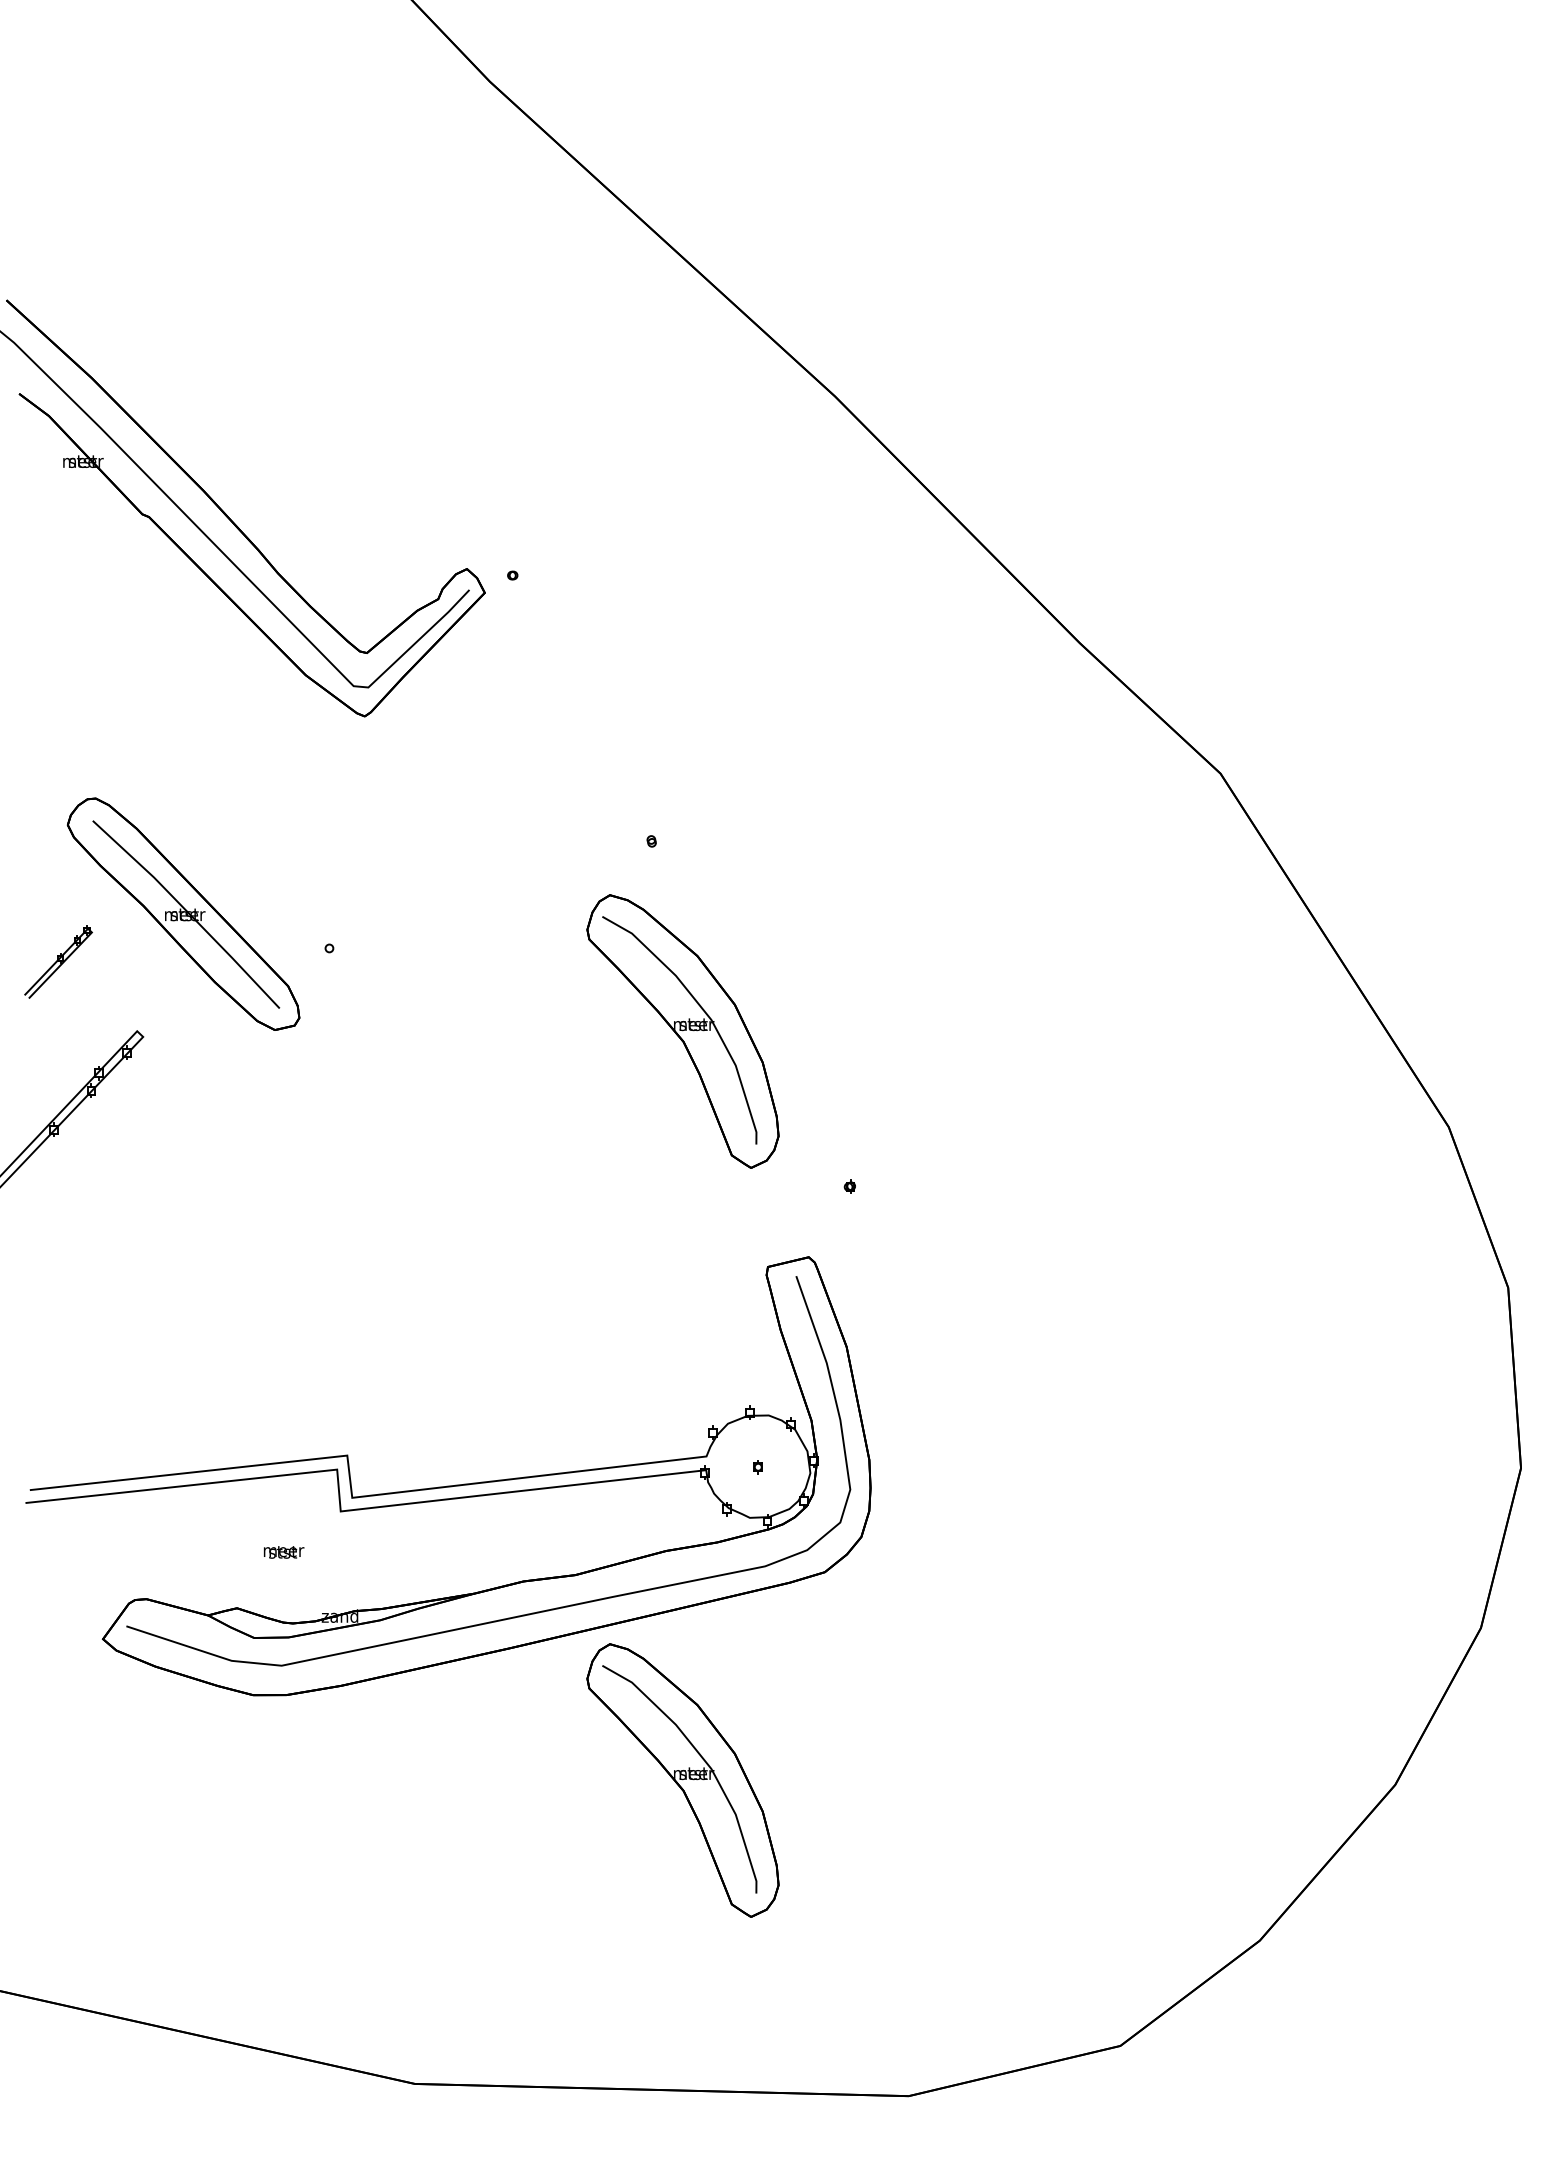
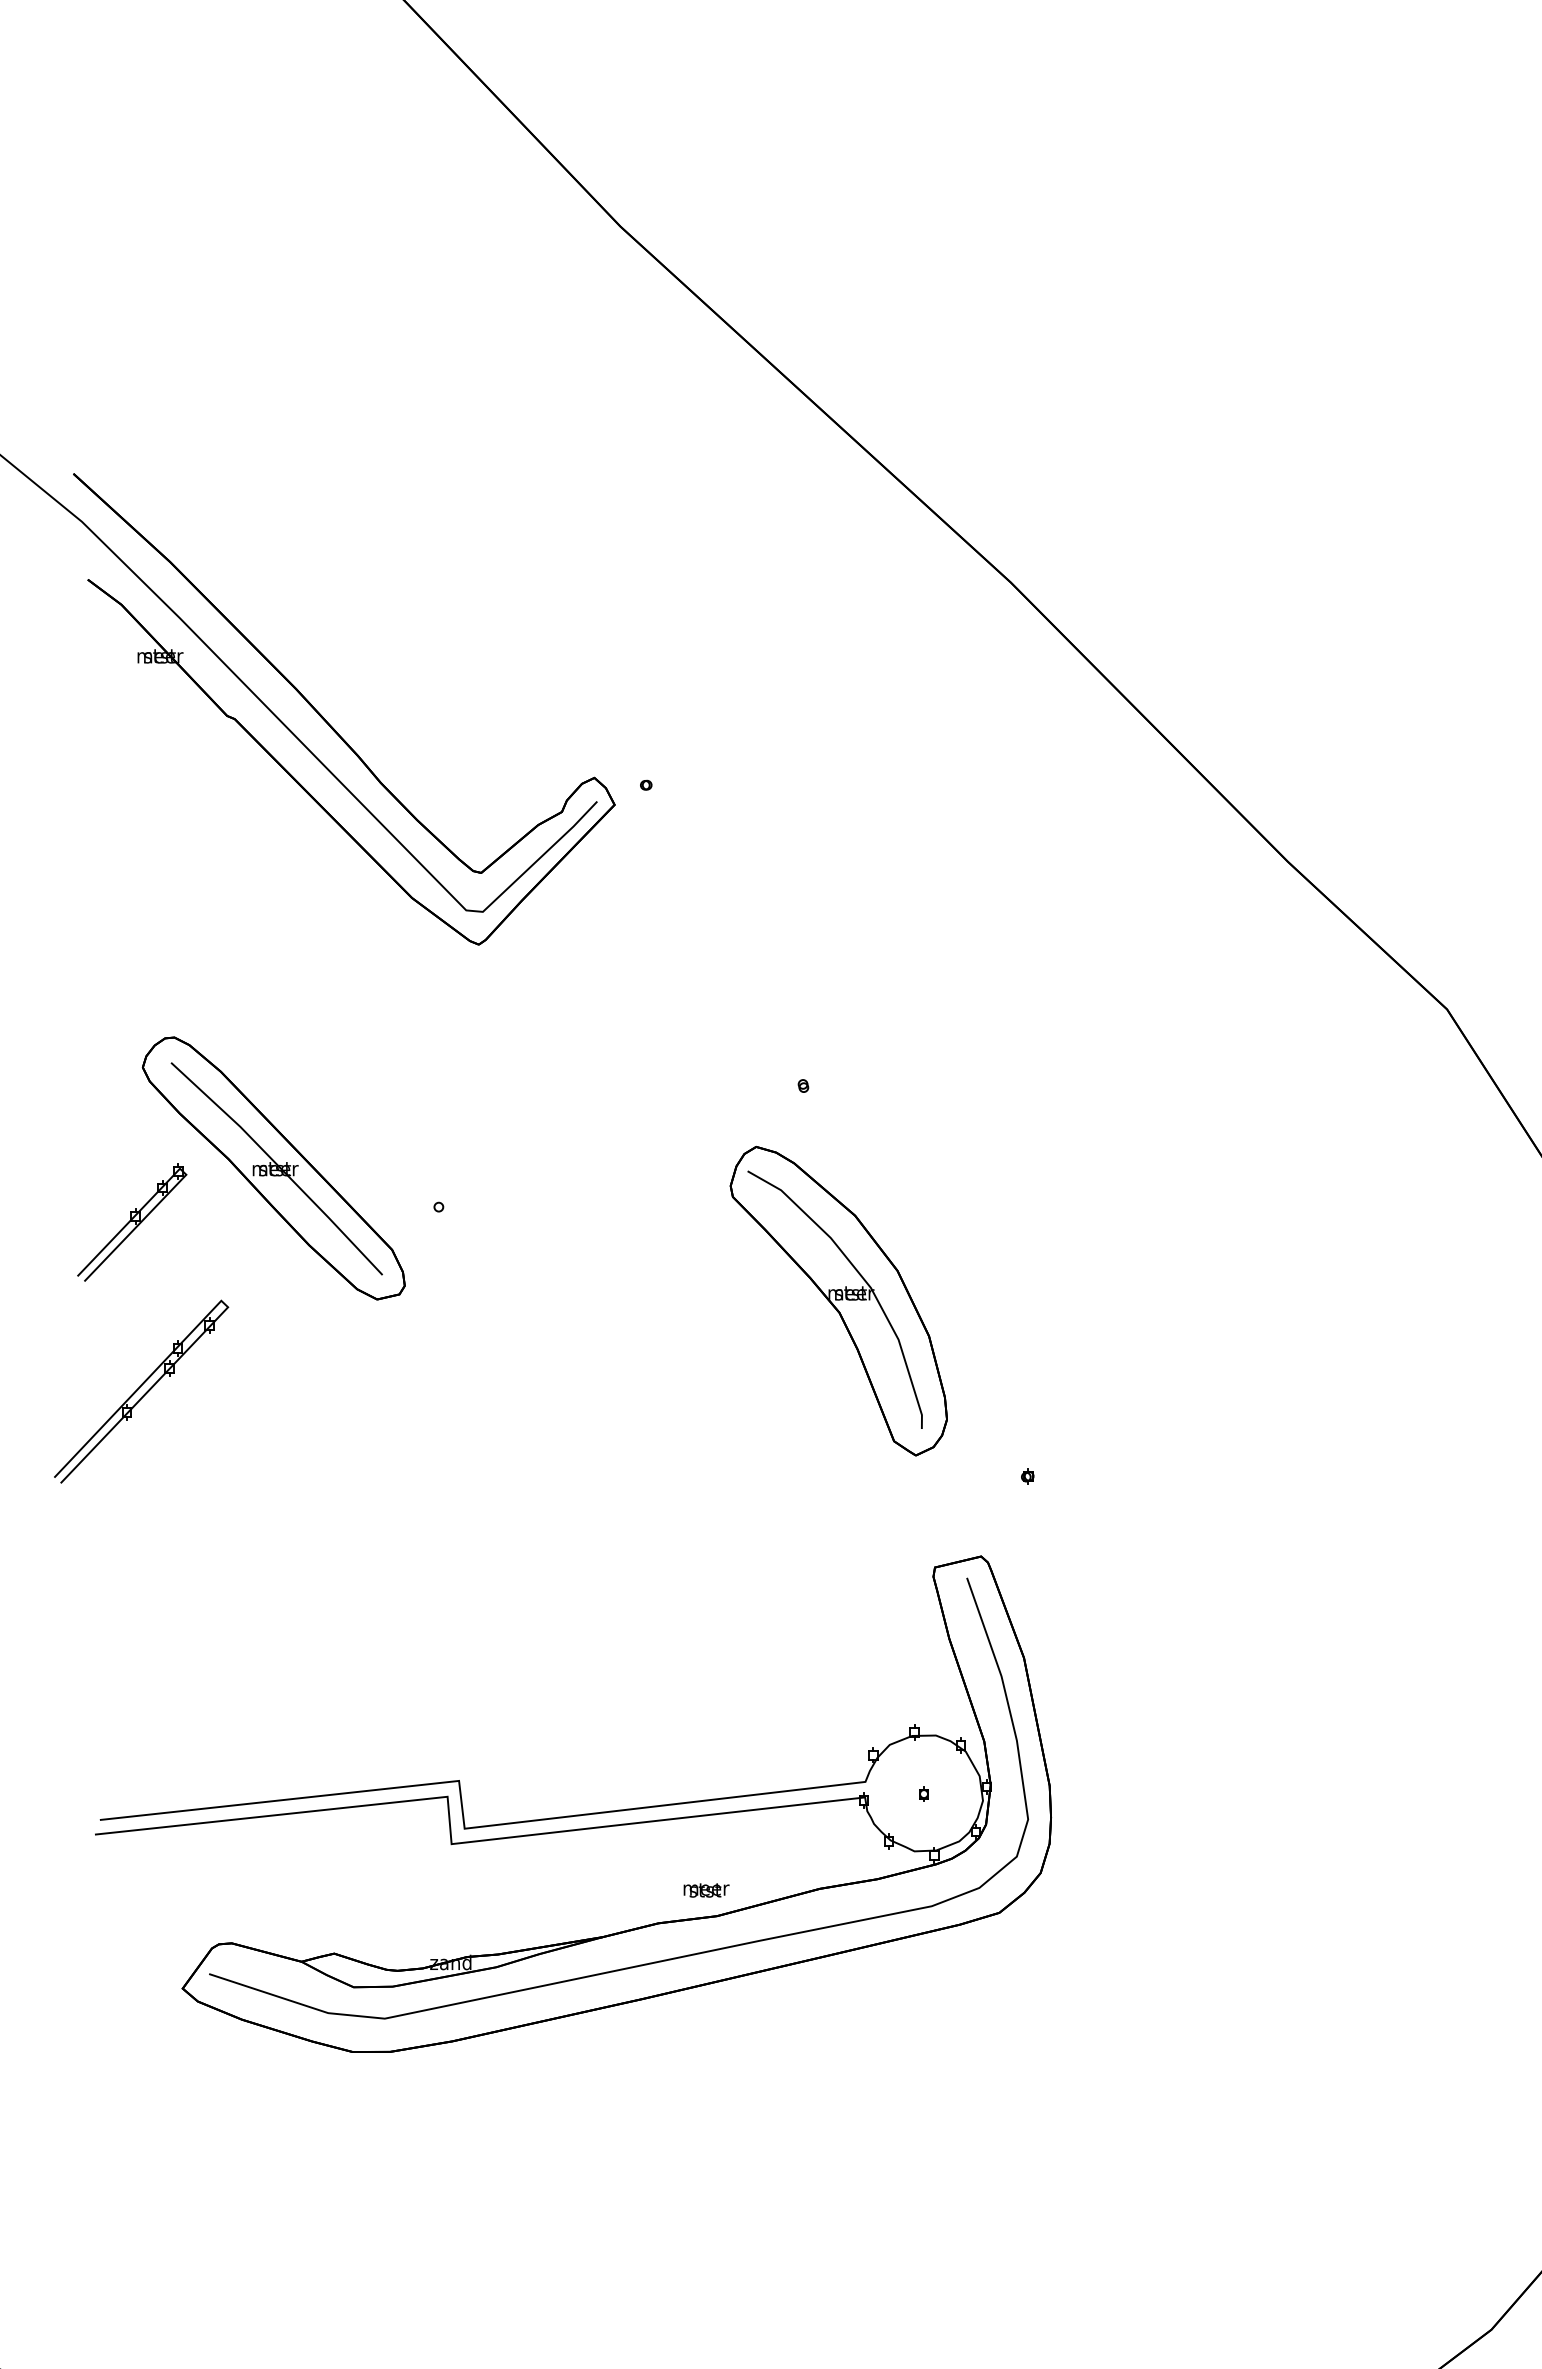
part: (58, 961) -> (132, 1221), size x1.43
text: (284, 1552) -> (707, 1890), moved
part: (682, 1780) -> (838, 2148), removed

